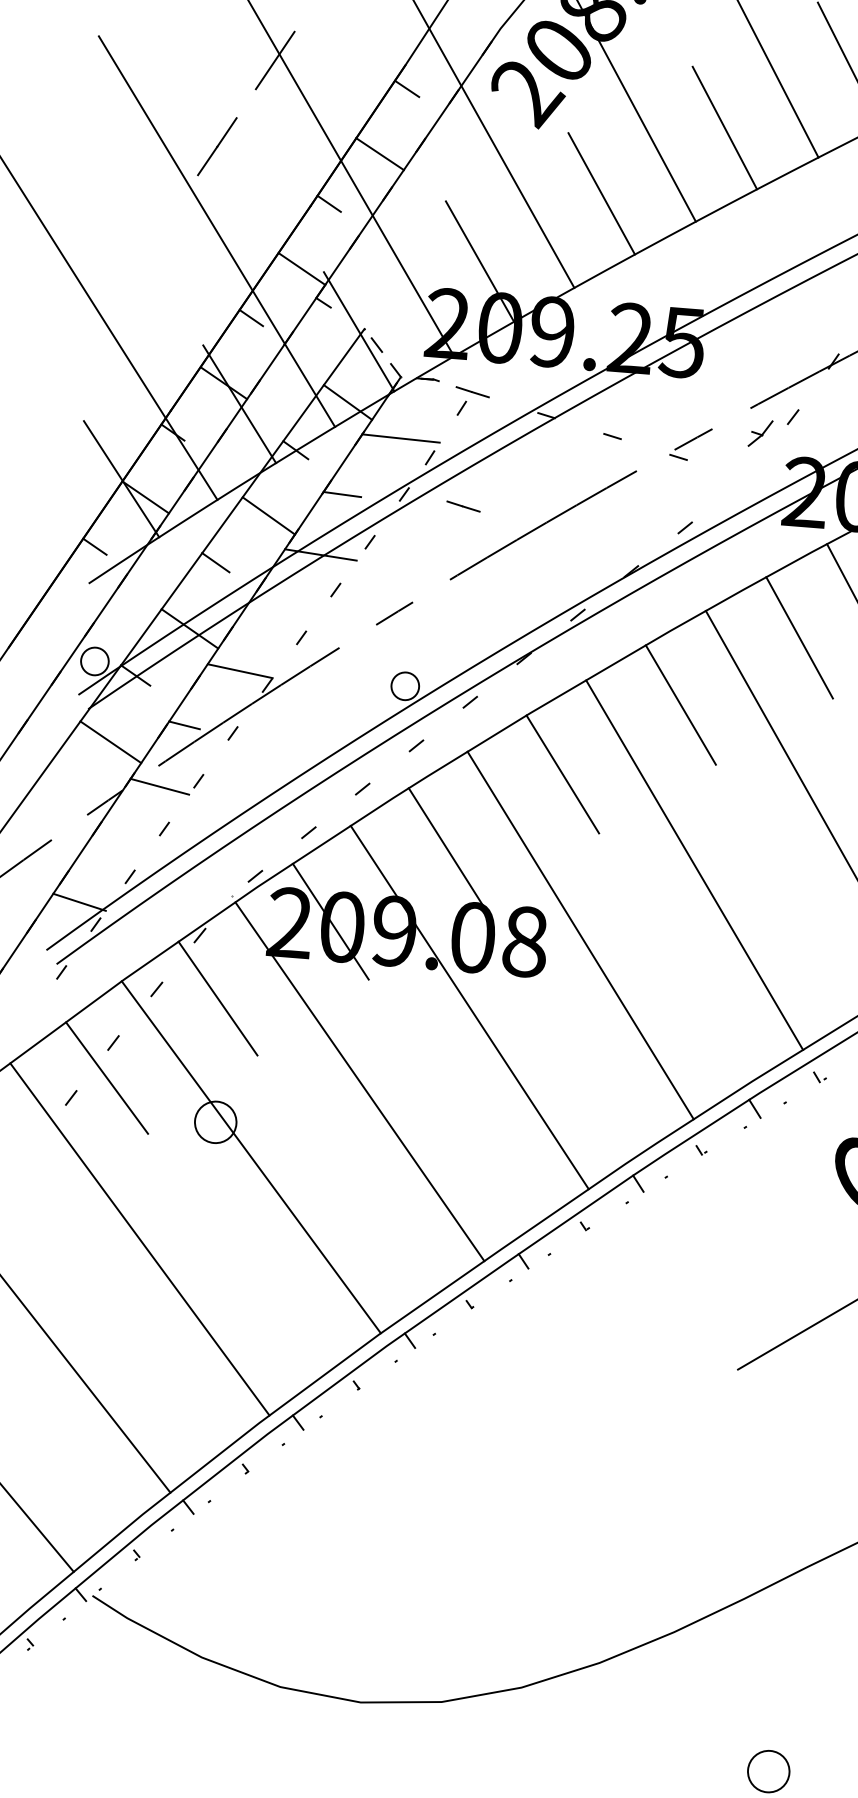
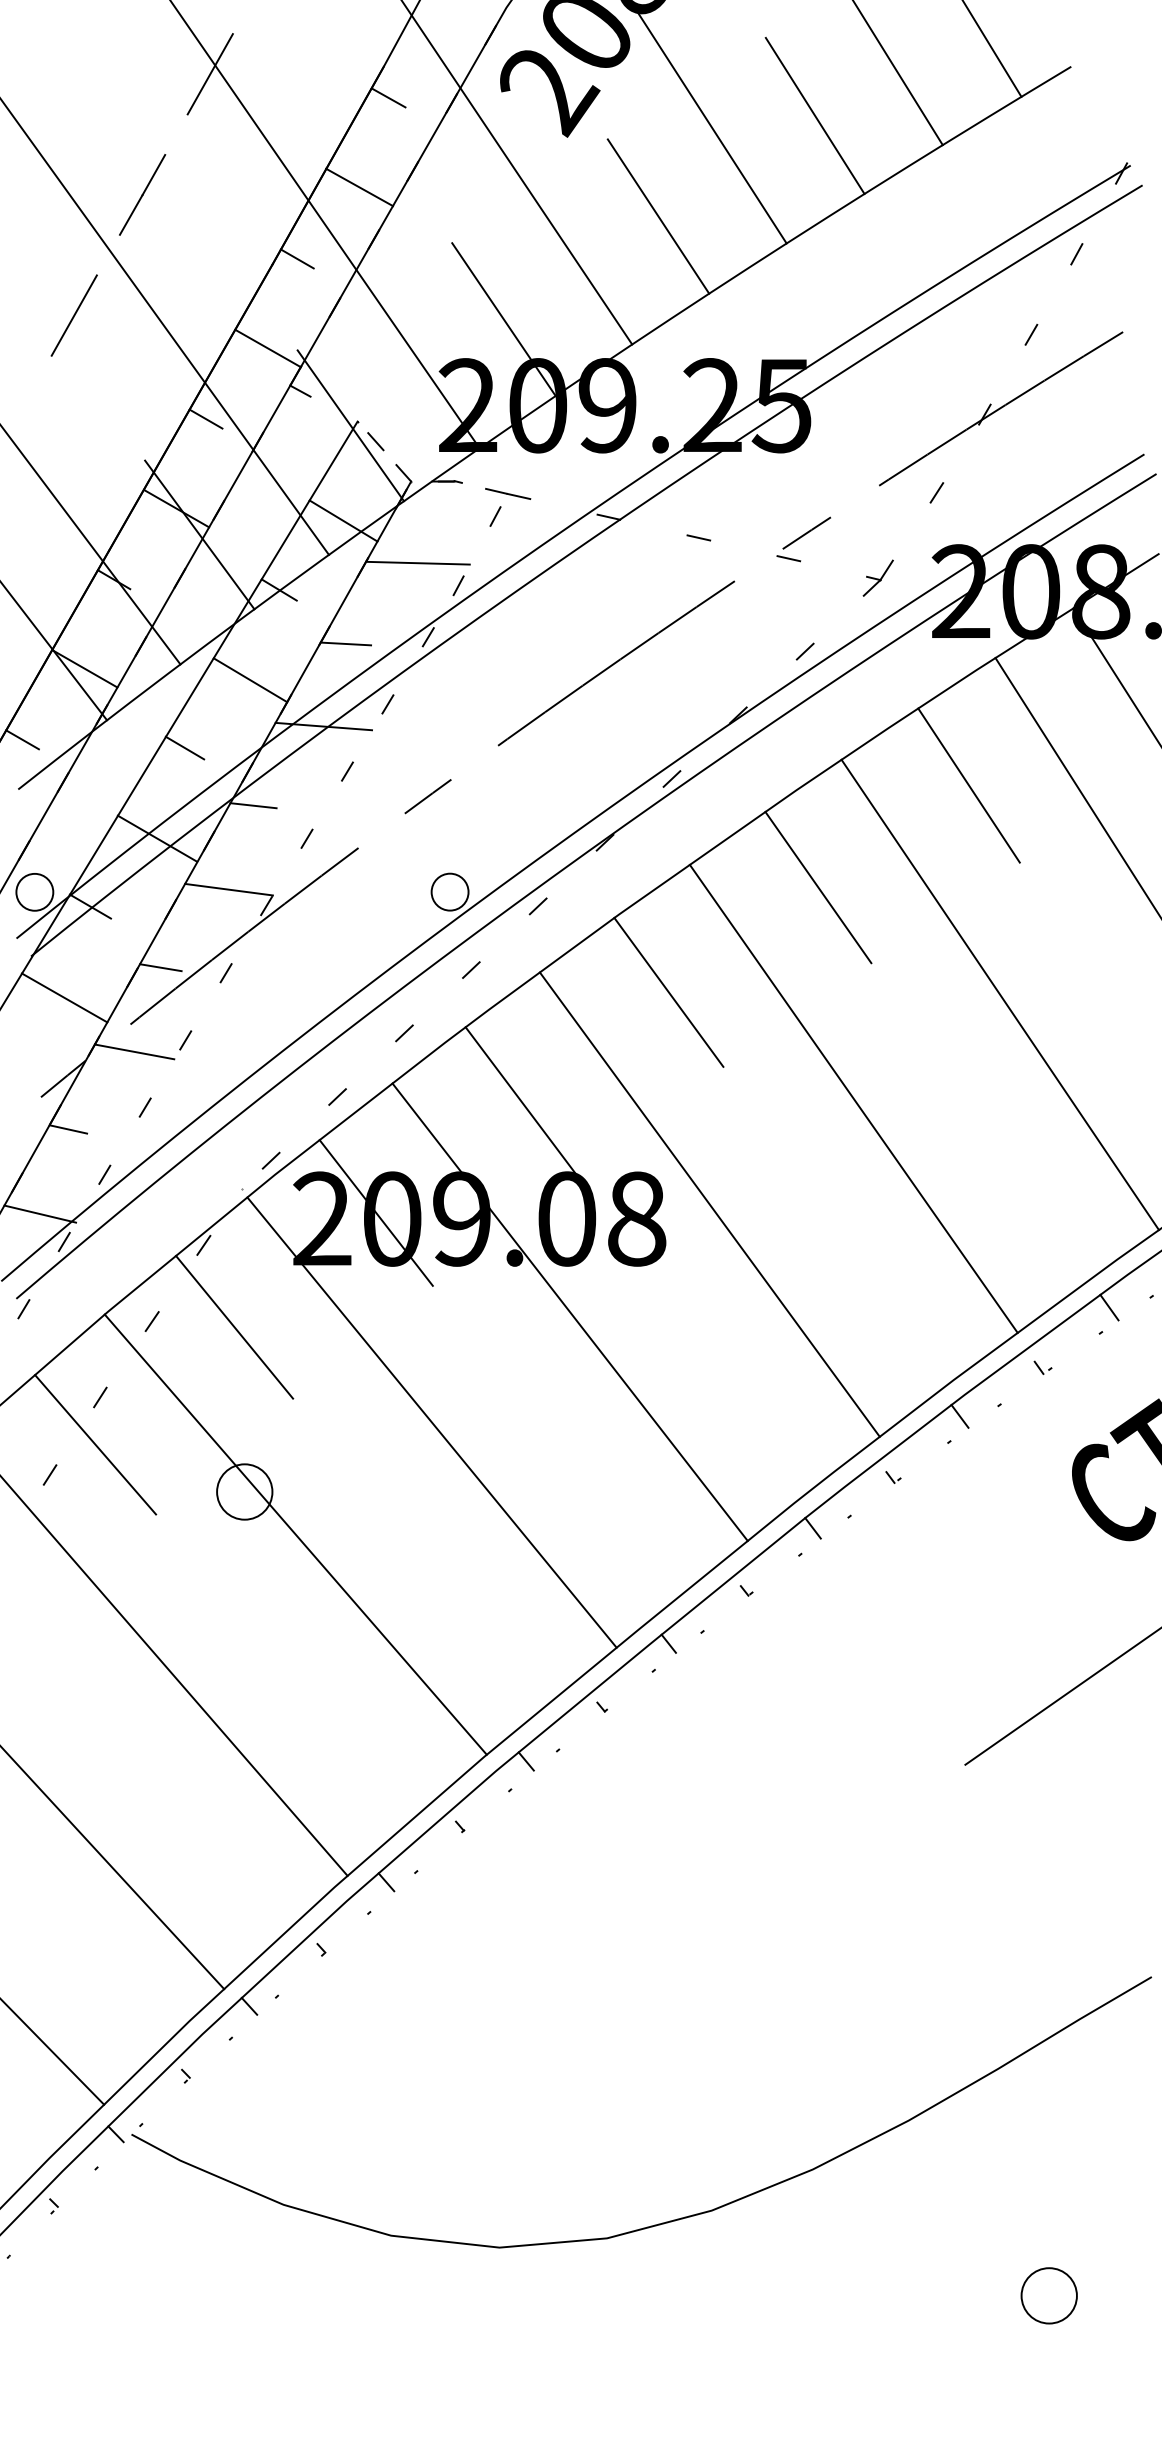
line: (158, 232) -> (73, 315), added
part: (760, 433) -> (877, 577), moved
line: (463, 506) -> (508, 646), removed
line: (263, 609) -> (253, 805), added
line: (105, 840) -> (68, 1129), added

